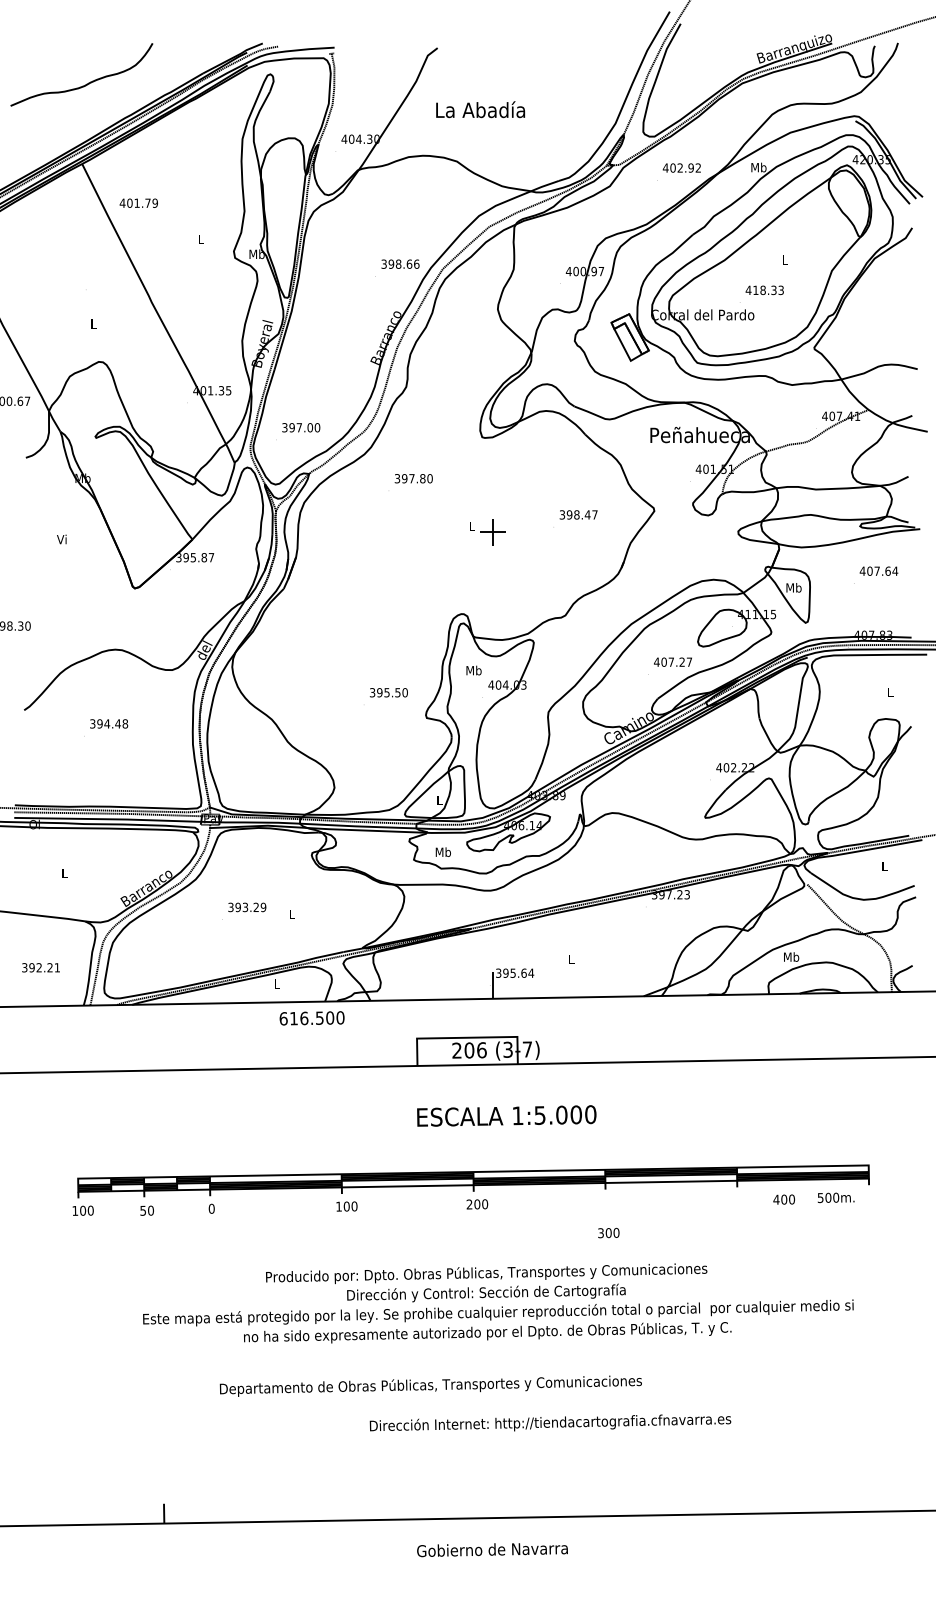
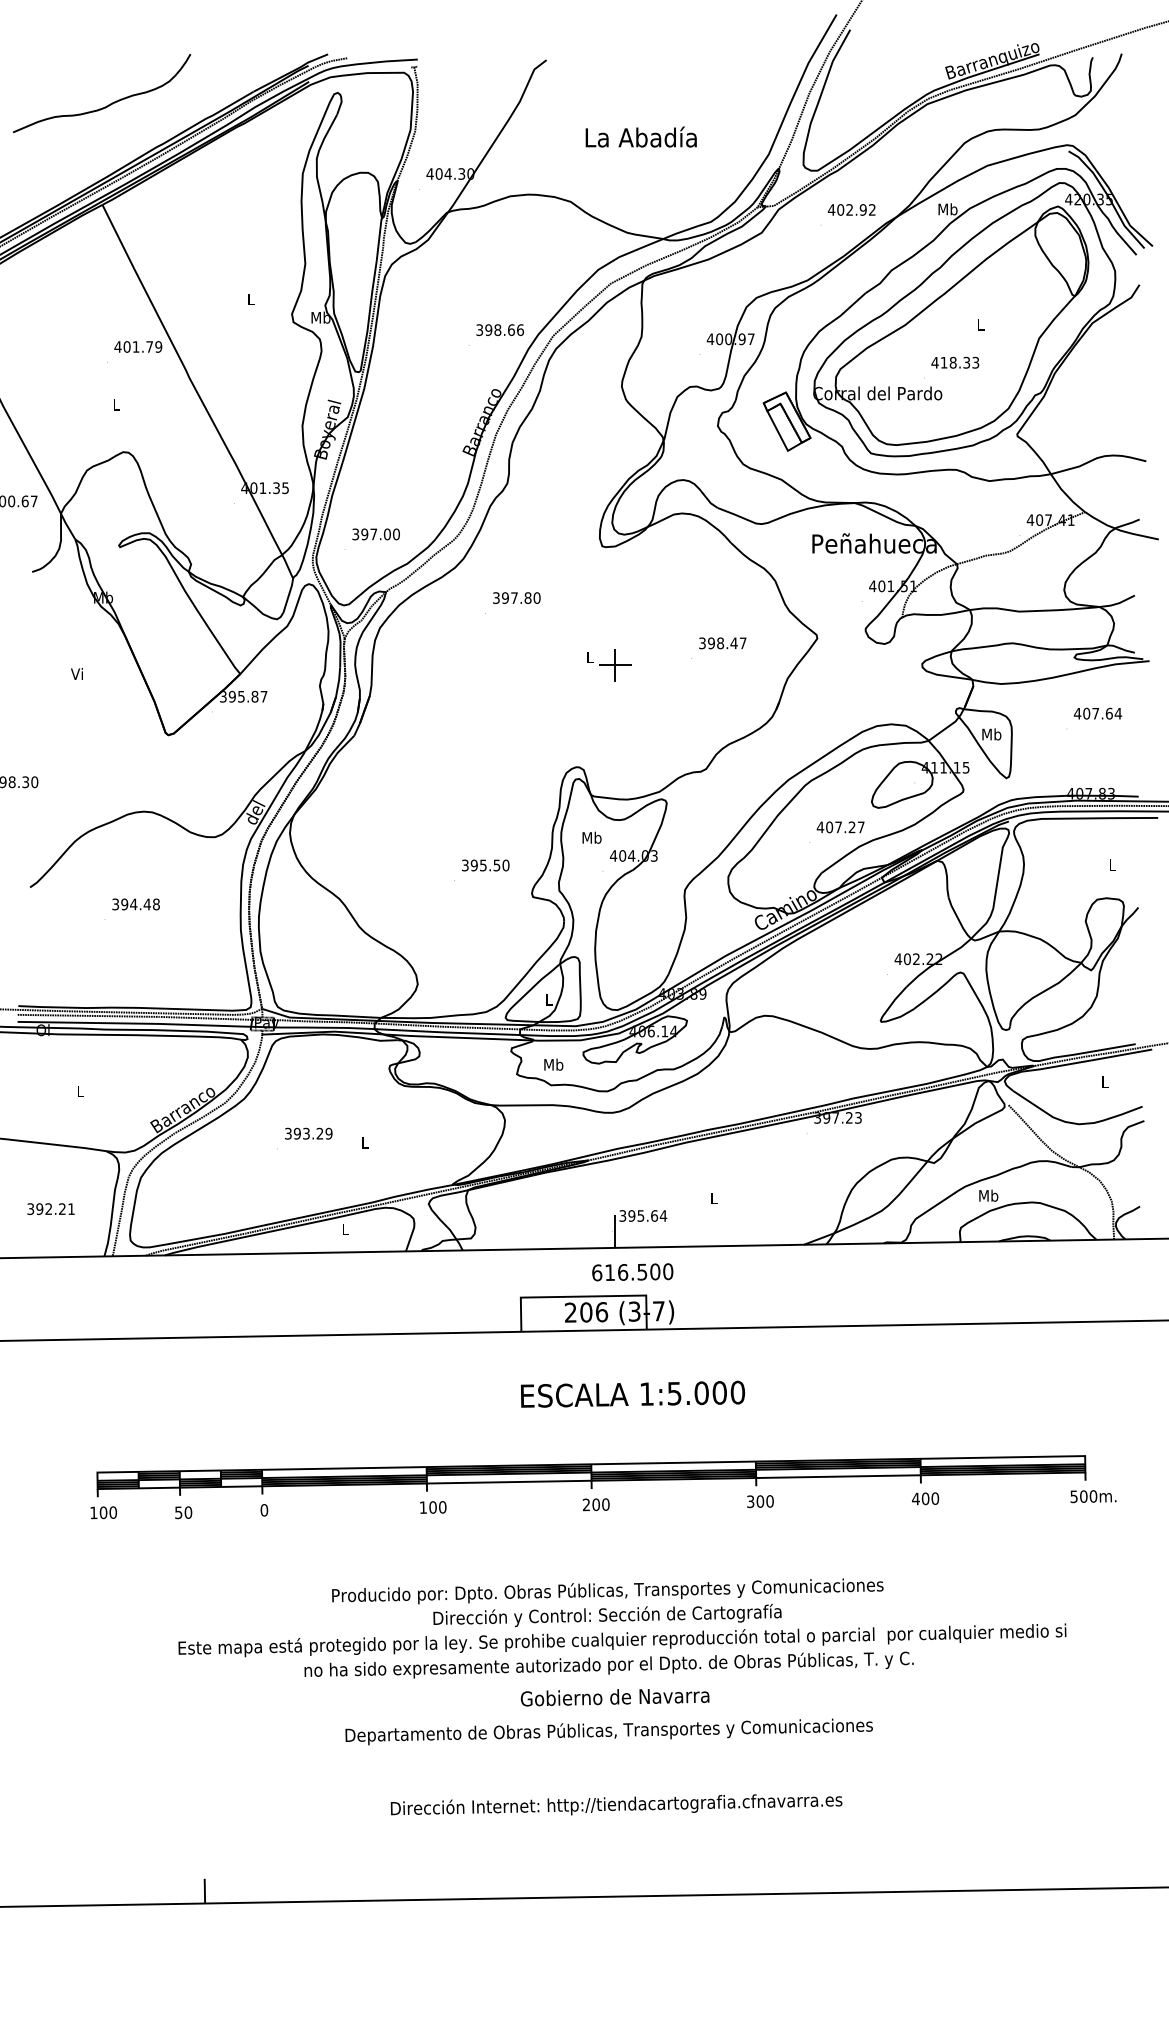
text: (480, 109) -> (640, 136), moved
text: (139, 202) -> (138, 346), moved
text: (311, 1018) -> (632, 1272), moved
text: (836, 1197) -> (1093, 1496), moved
text: (784, 1199) -> (925, 1498), moved
text: (608, 1233) -> (760, 1501), moved
text: (430, 1385) -> (608, 1731), moved
text: (550, 1422) -> (616, 1804), moved
text: (492, 1549) -> (614, 1697), moved

